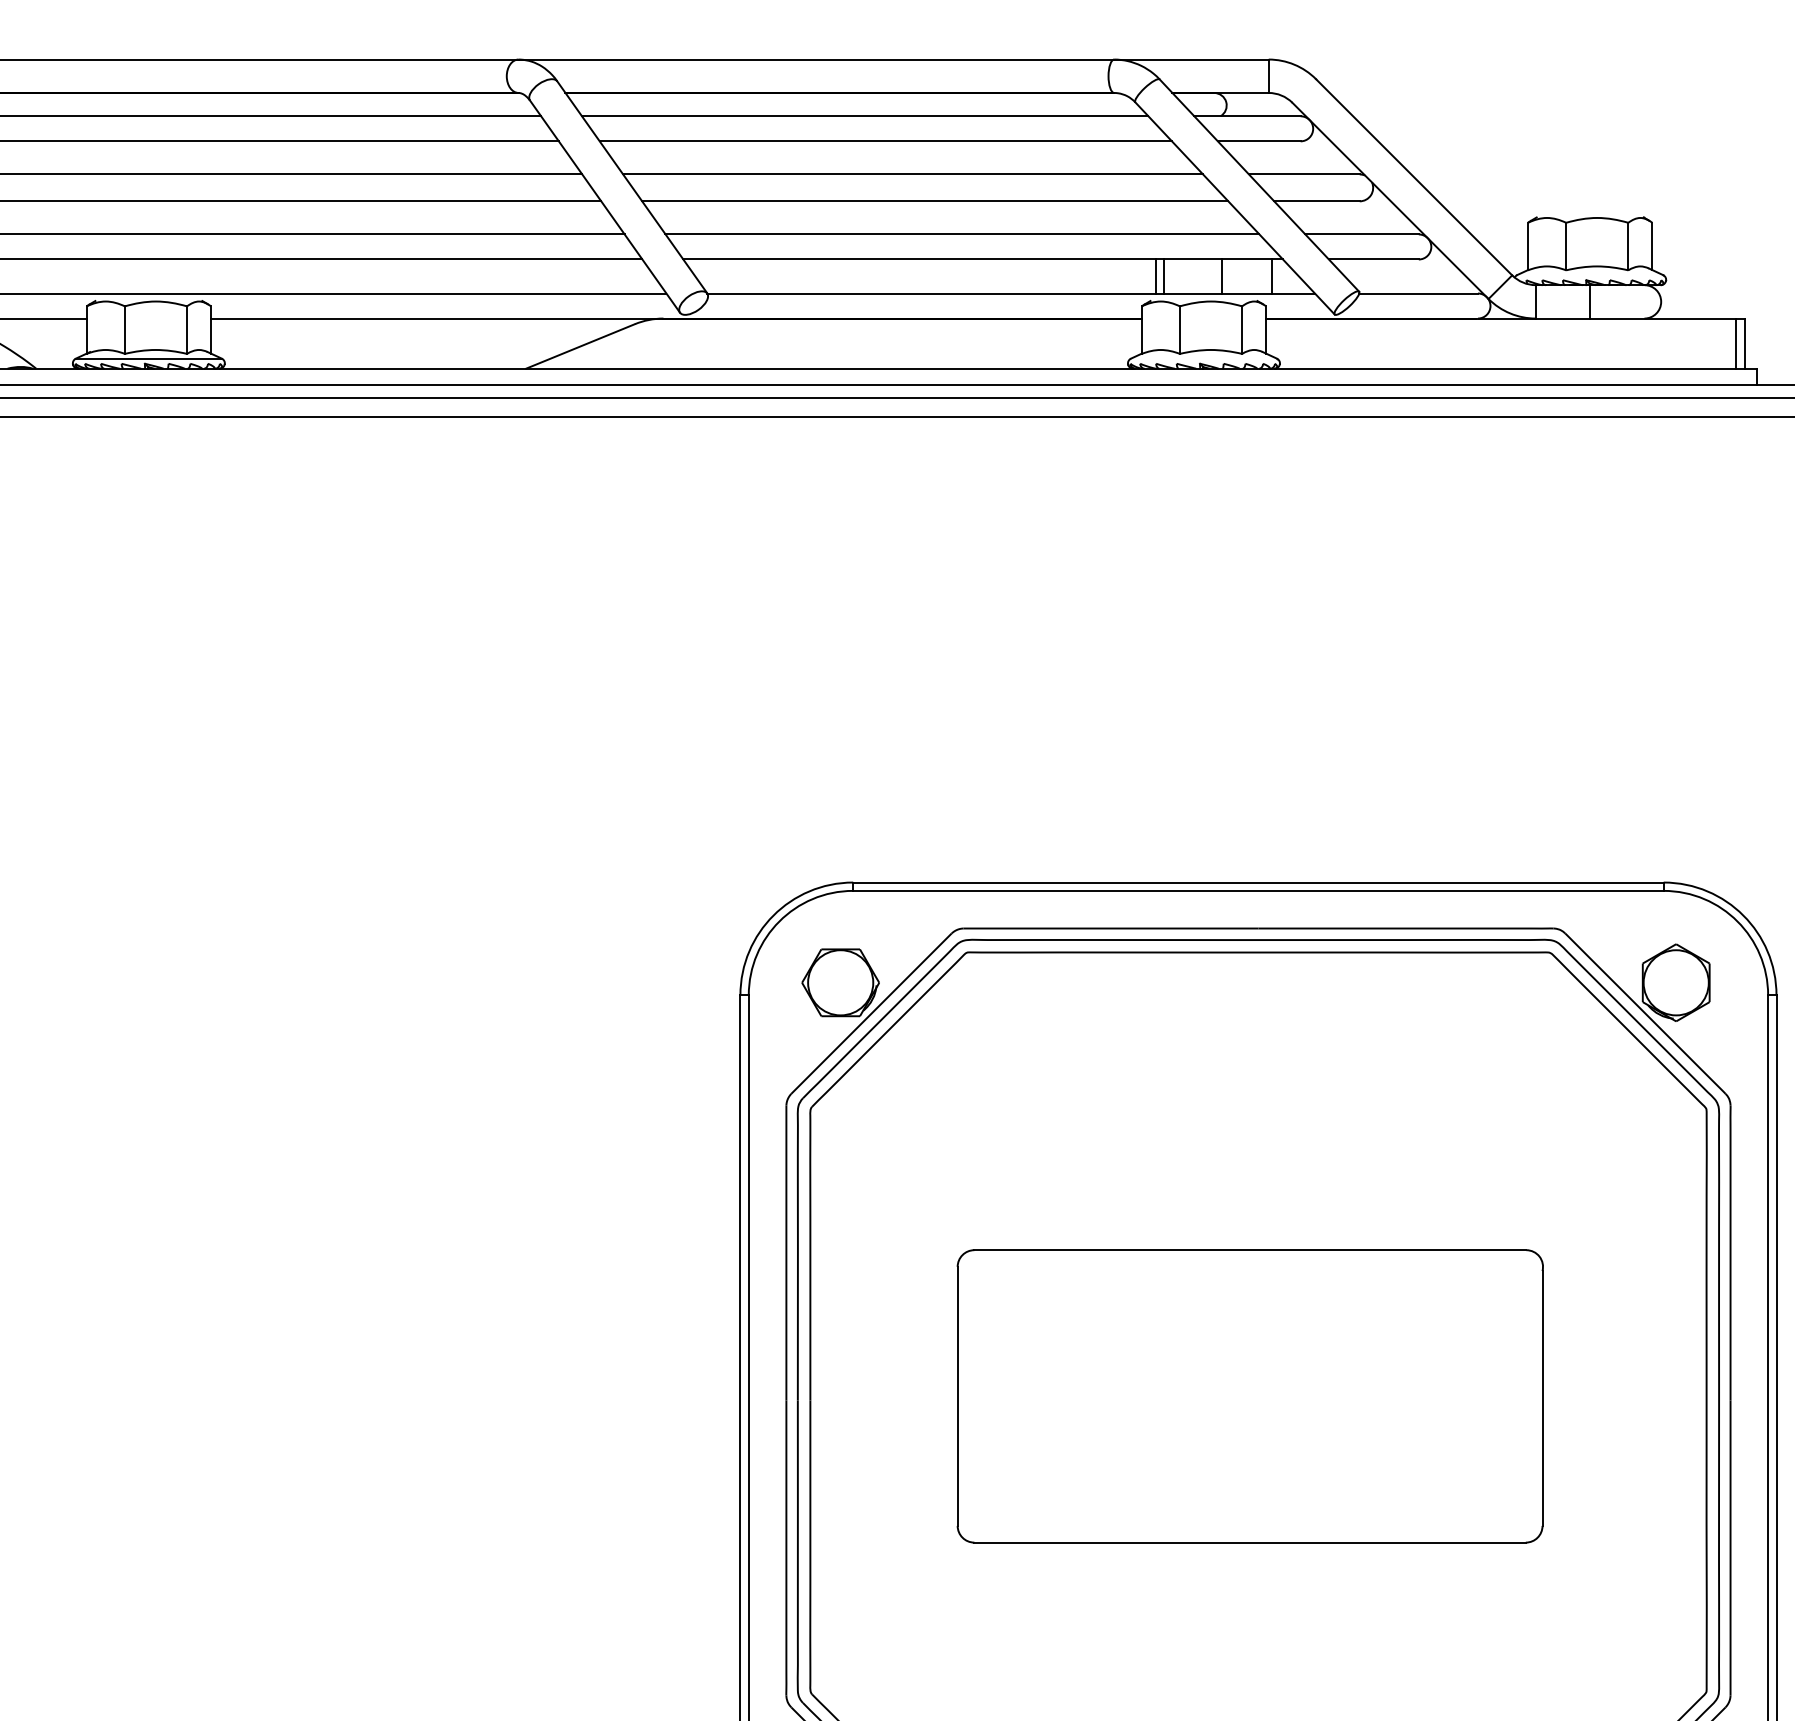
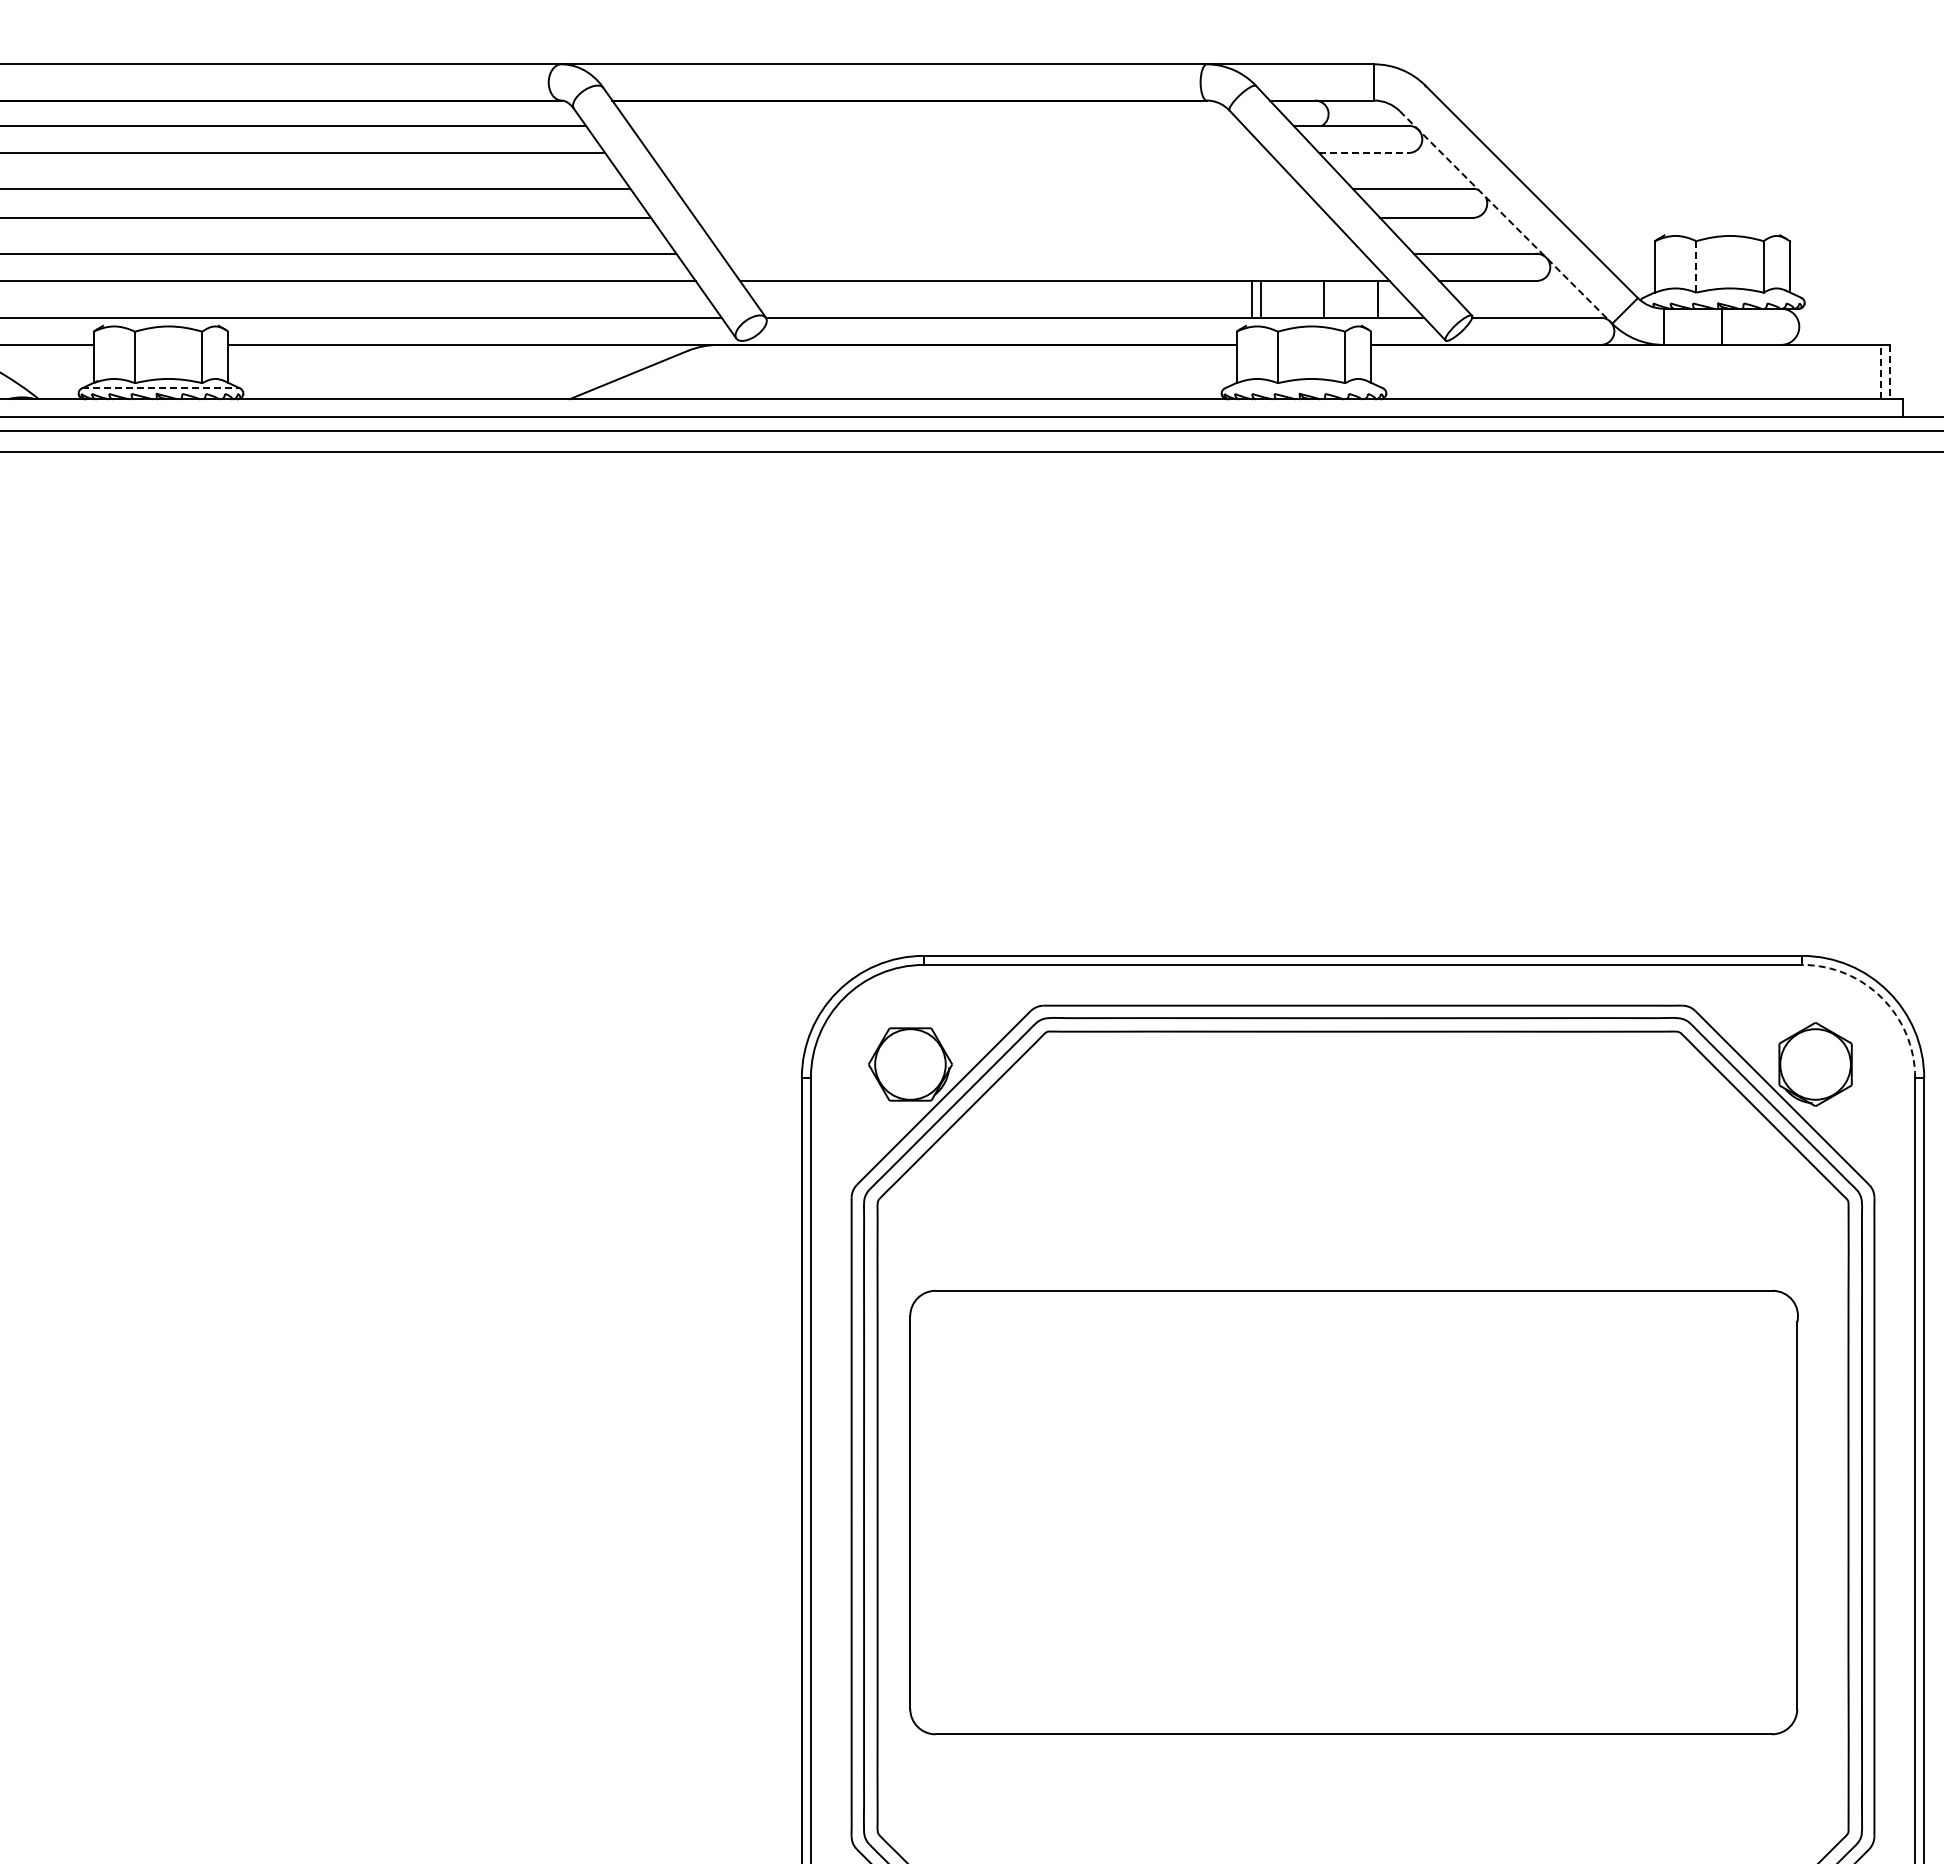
line: (864, 116) -> (936, 125), removed
line: (885, 140) -> (959, 152), removed
line: (1258, 140) -> (1363, 152), solid -> dashed
line: (912, 174) -> (988, 188), removed
line: (1390, 200) -> (1506, 217), solid -> dashed
line: (934, 201) -> (1012, 218), removed
line: (962, 234) -> (1042, 253), removed
line: (1566, 246) -> (1696, 266), solid -> dashed
line: (1736, 343) -> (1880, 371), solid -> dashed
line: (1744, 344) -> (1889, 372), solid -> dashed
line: (149, 358) -> (161, 388), solid -> dashed
arc: (1737, 921) -> (1882, 998), solid -> dashed
part: (1250, 1396) -> (1354, 1512), size x1.4

